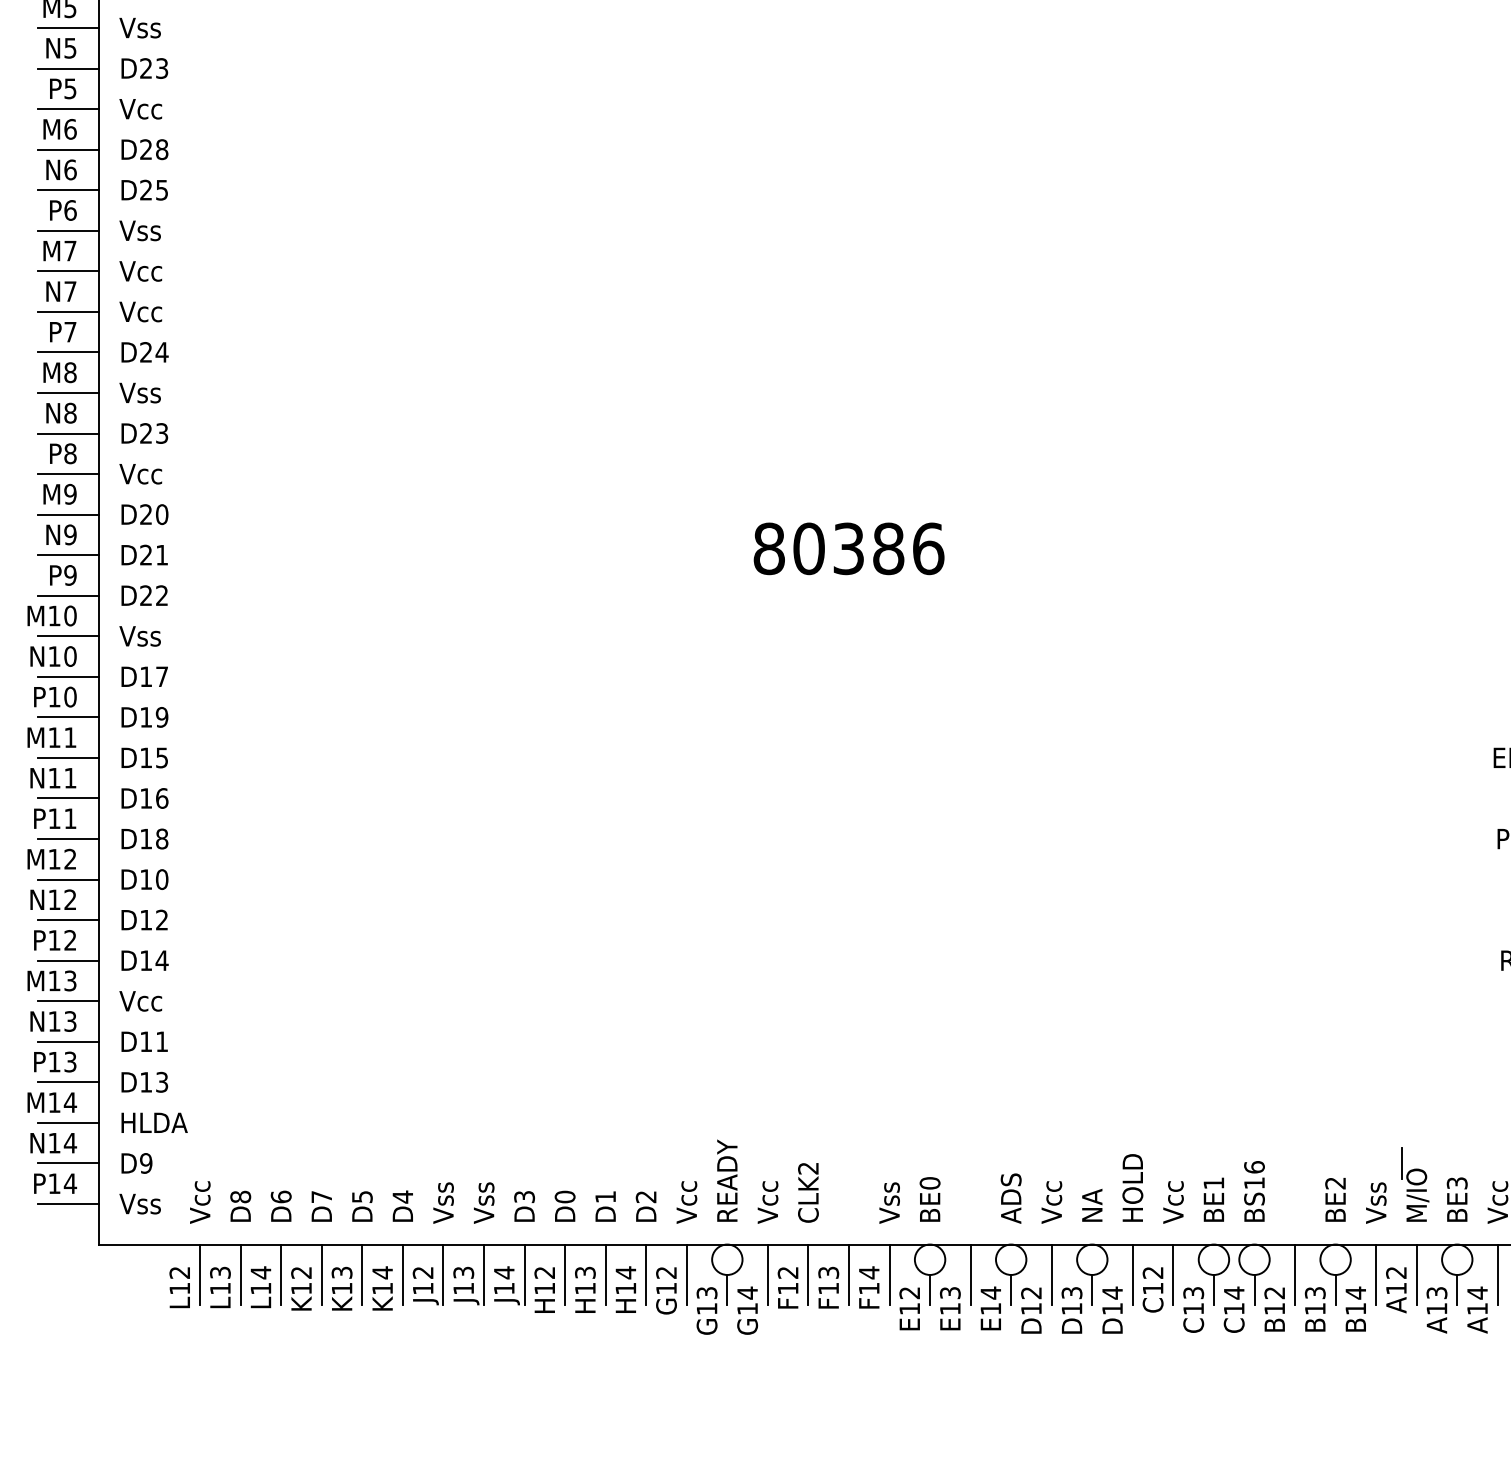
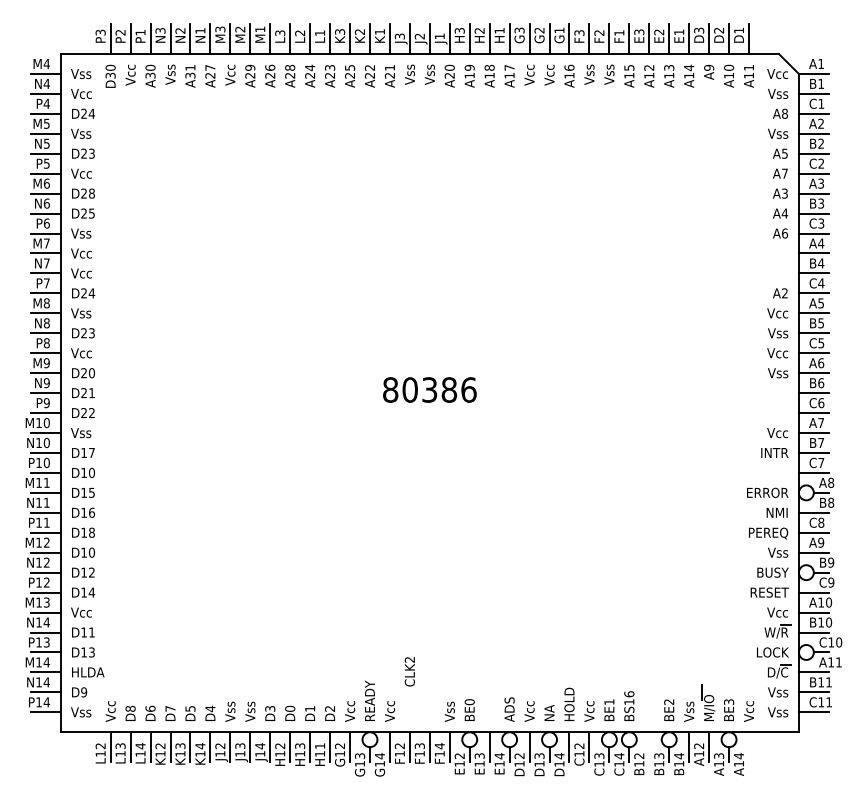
text: (161, 716) -> (91, 472), D19 -> D10
text: (69, 1021) -> (46, 622), N13 -> N14
text: (807, 1192) -> (409, 671), moved
text: (626, 1273) -> (320, 746), H14 -> H11
line: (1295, 1275) -> (649, 747), removed
line: (1498, 1275) -> (749, 747), removed

